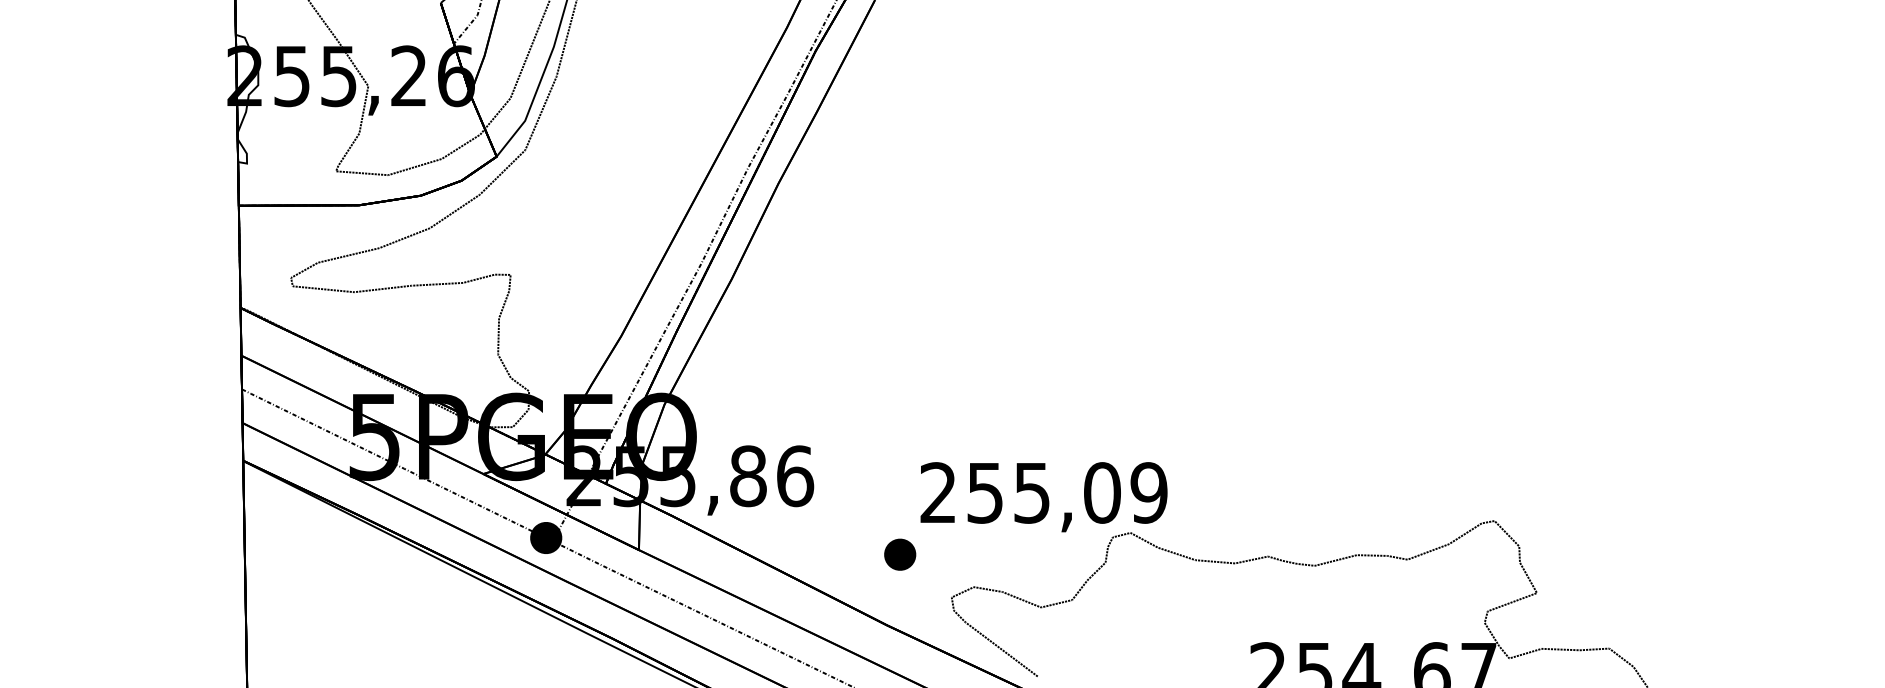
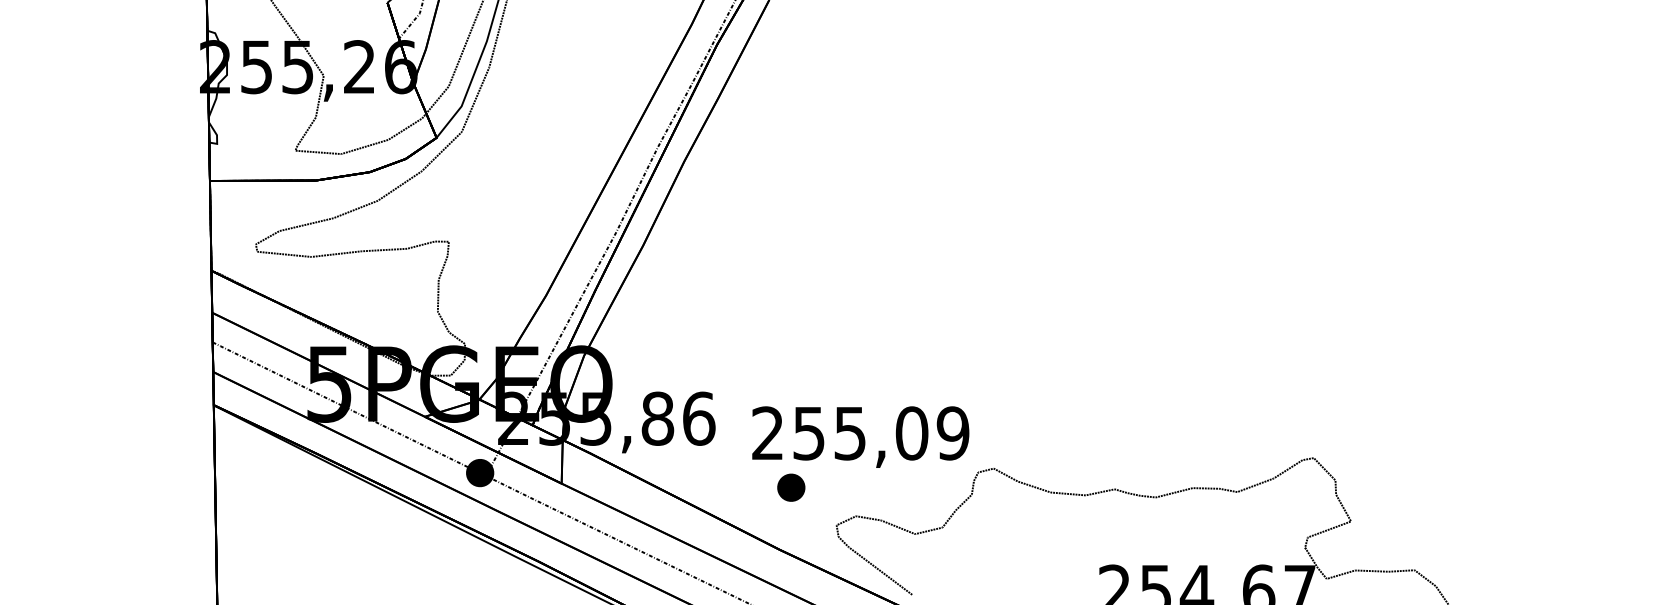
text: (1043, 496) -> (860, 436), moved

